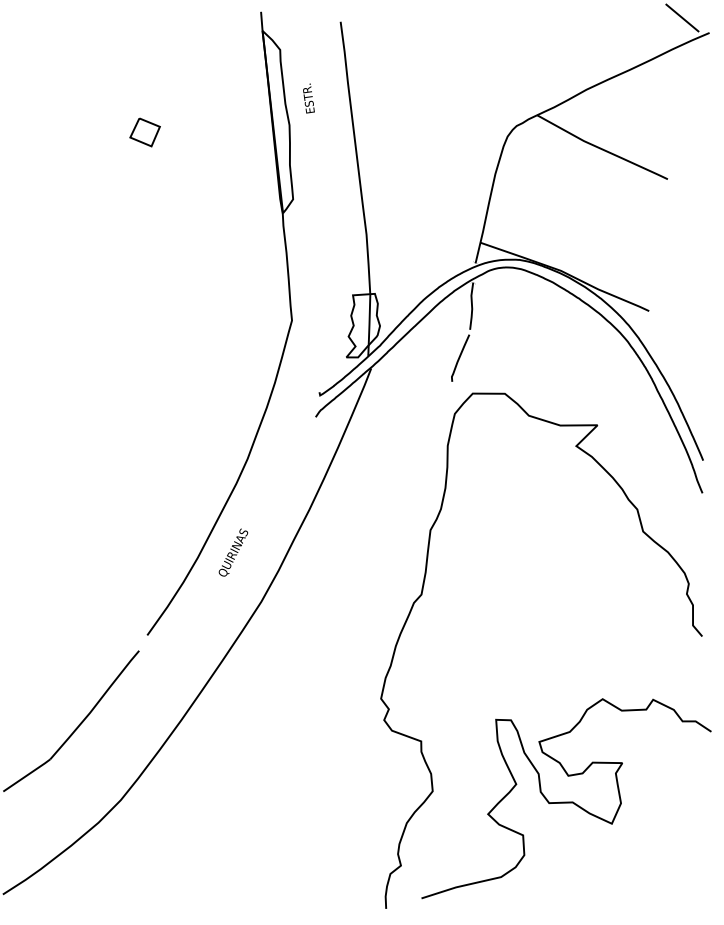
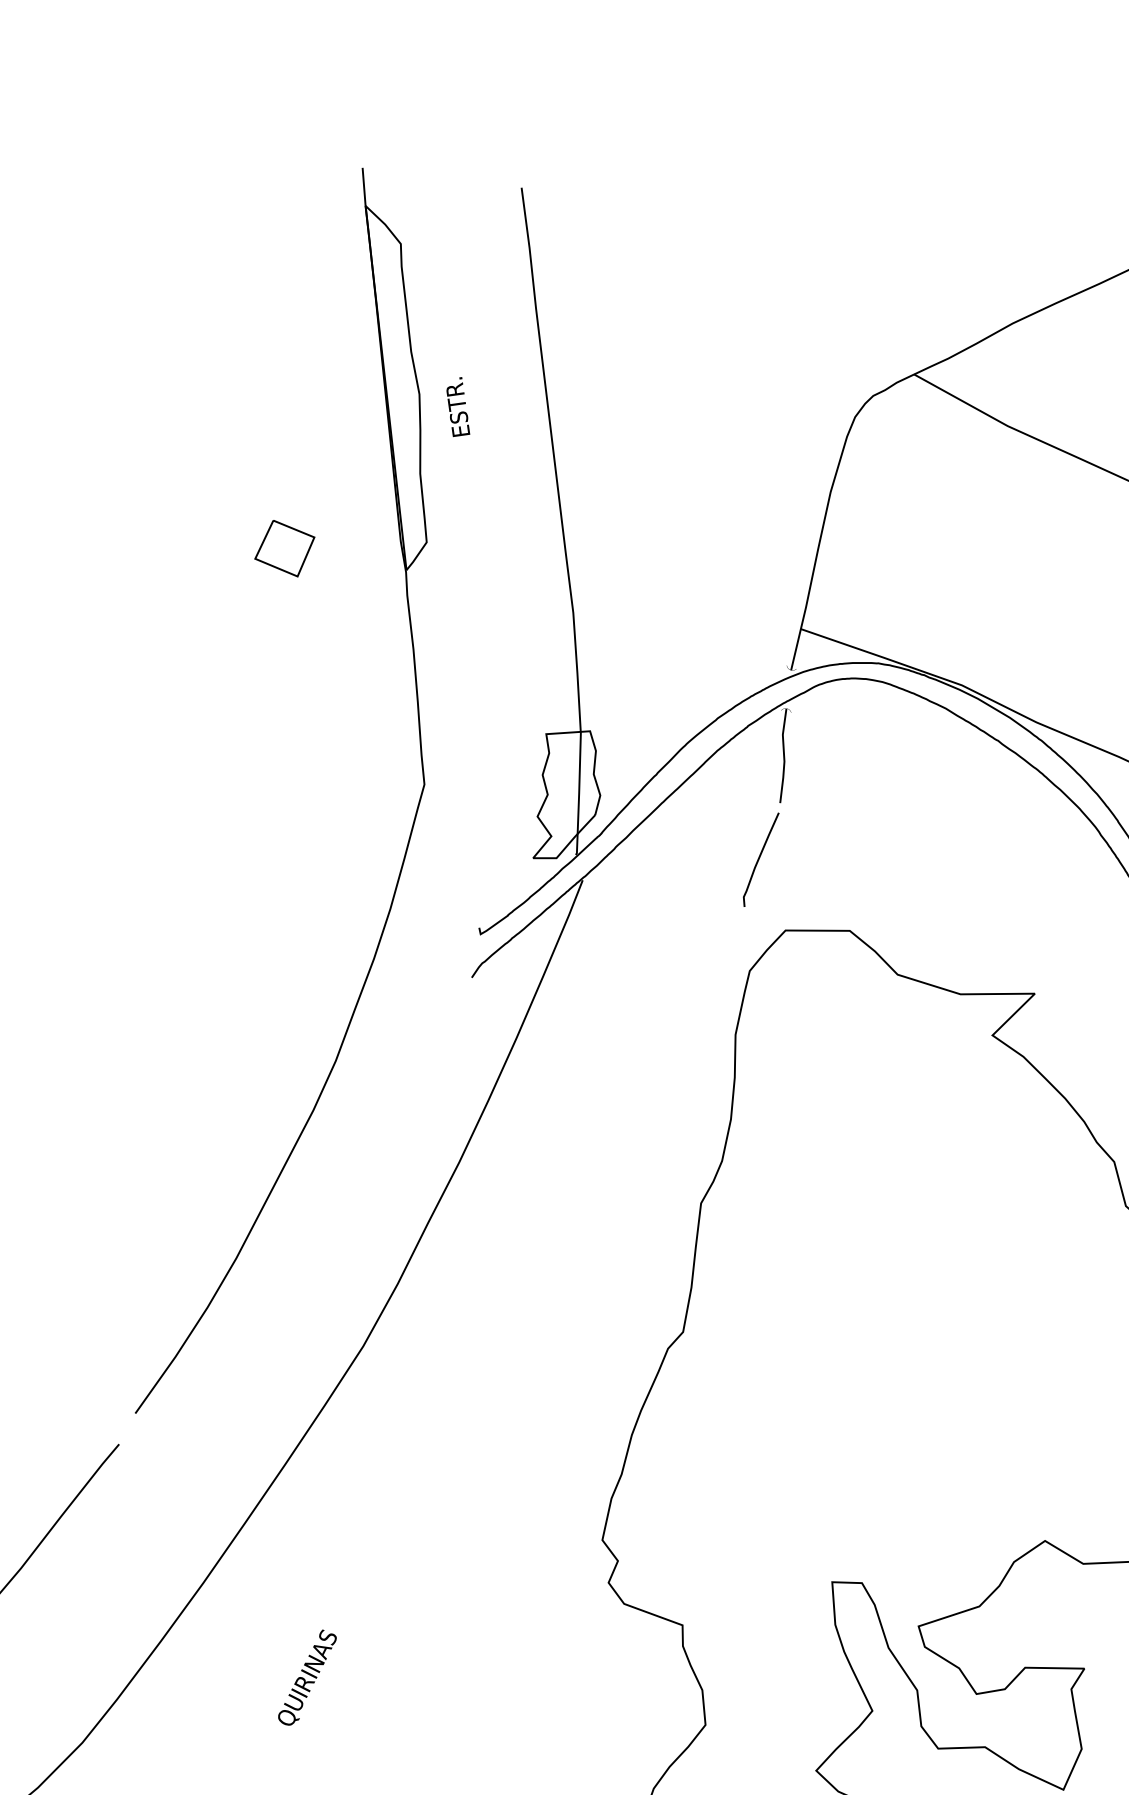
text: (308, 98) -> (457, 406), moved
part: (144, 132) -> (283, 548), moved
text: (233, 552) -> (307, 1677), moved

